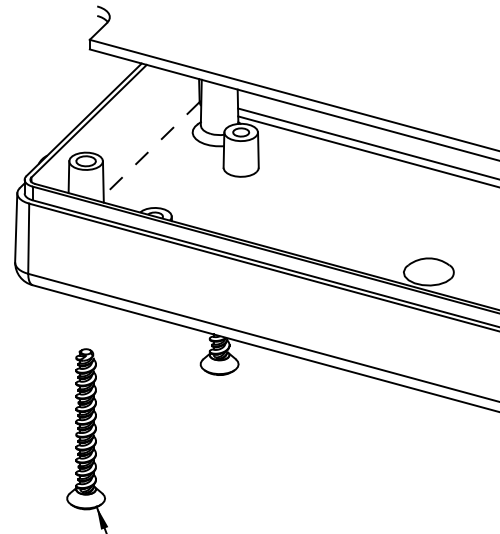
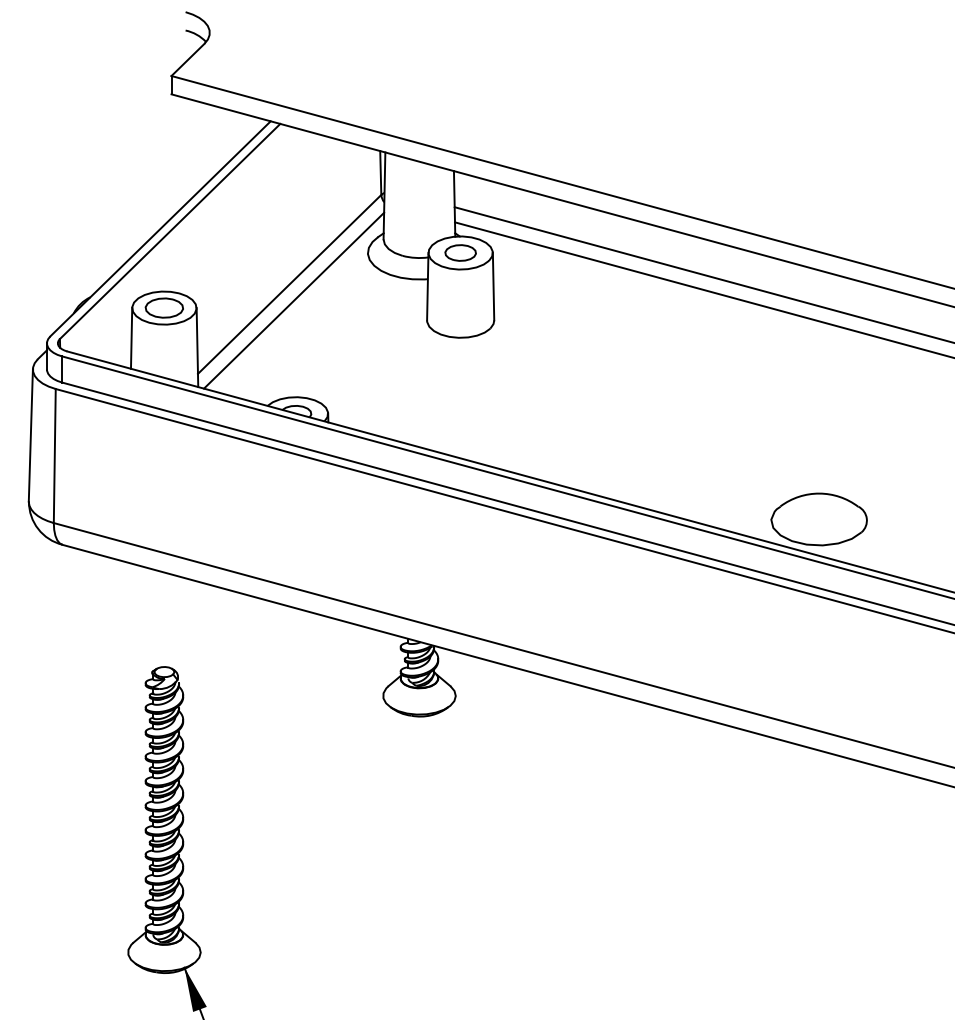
line: (151, 149) -> (289, 285), dashed -> solid
line: (153, 157) -> (293, 300), added

